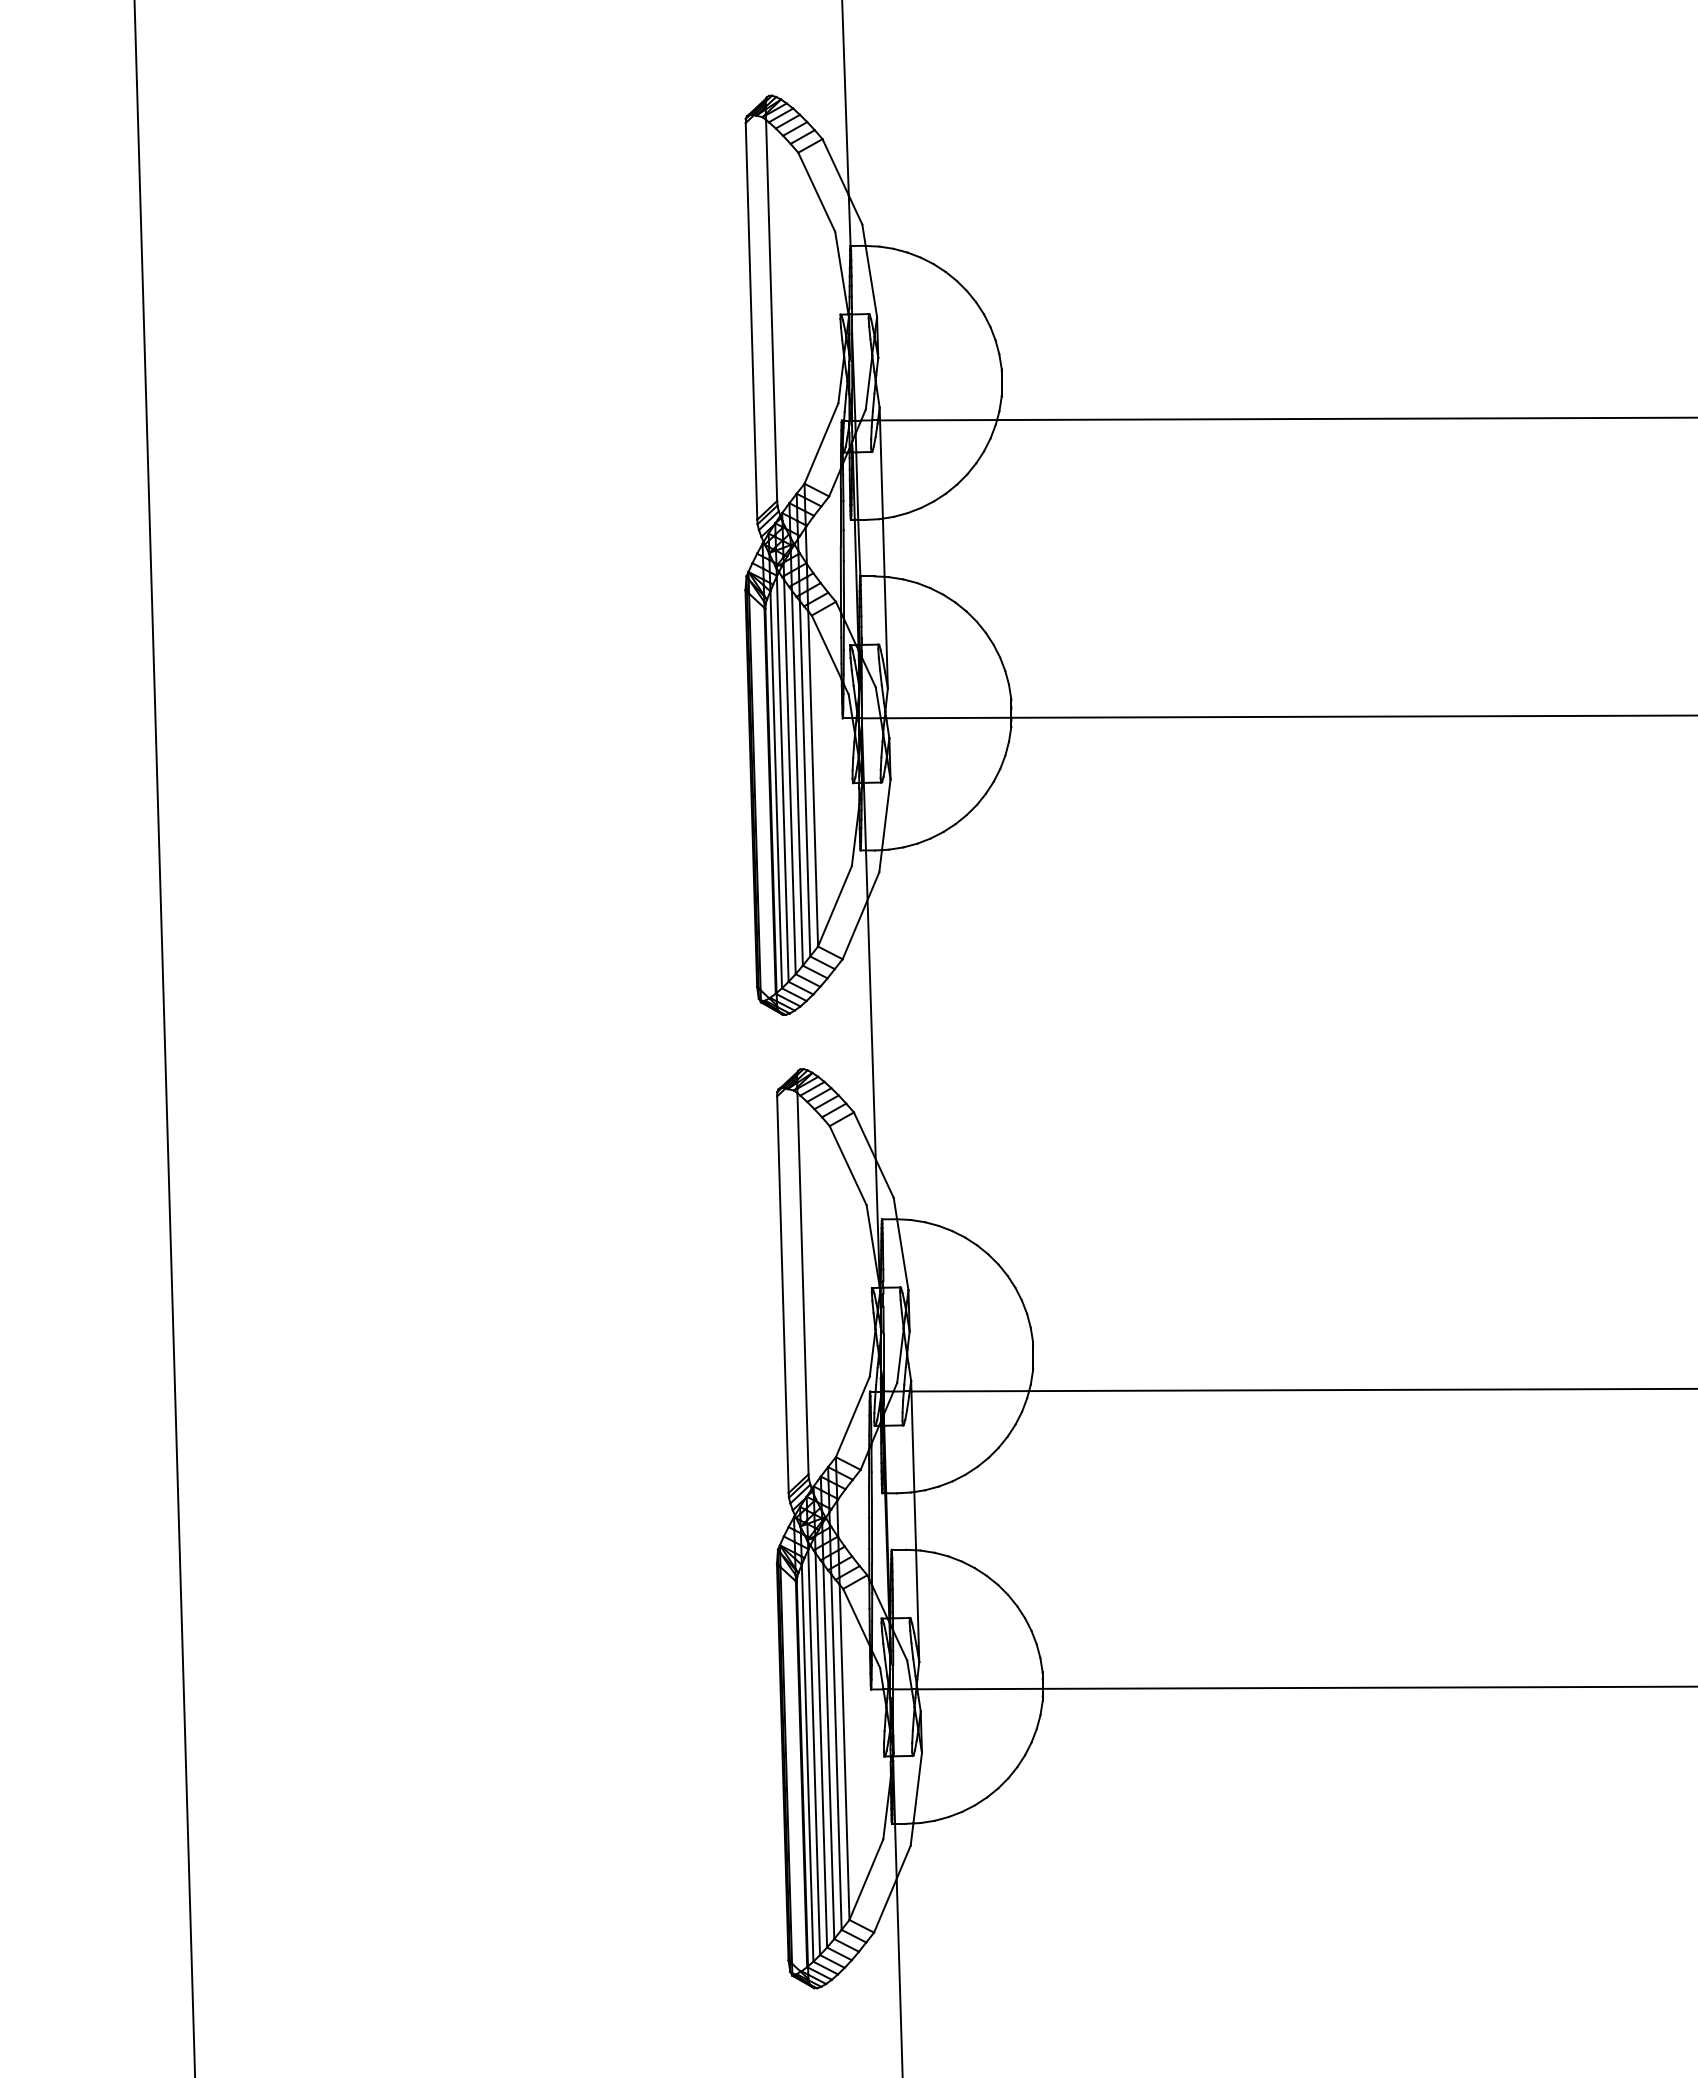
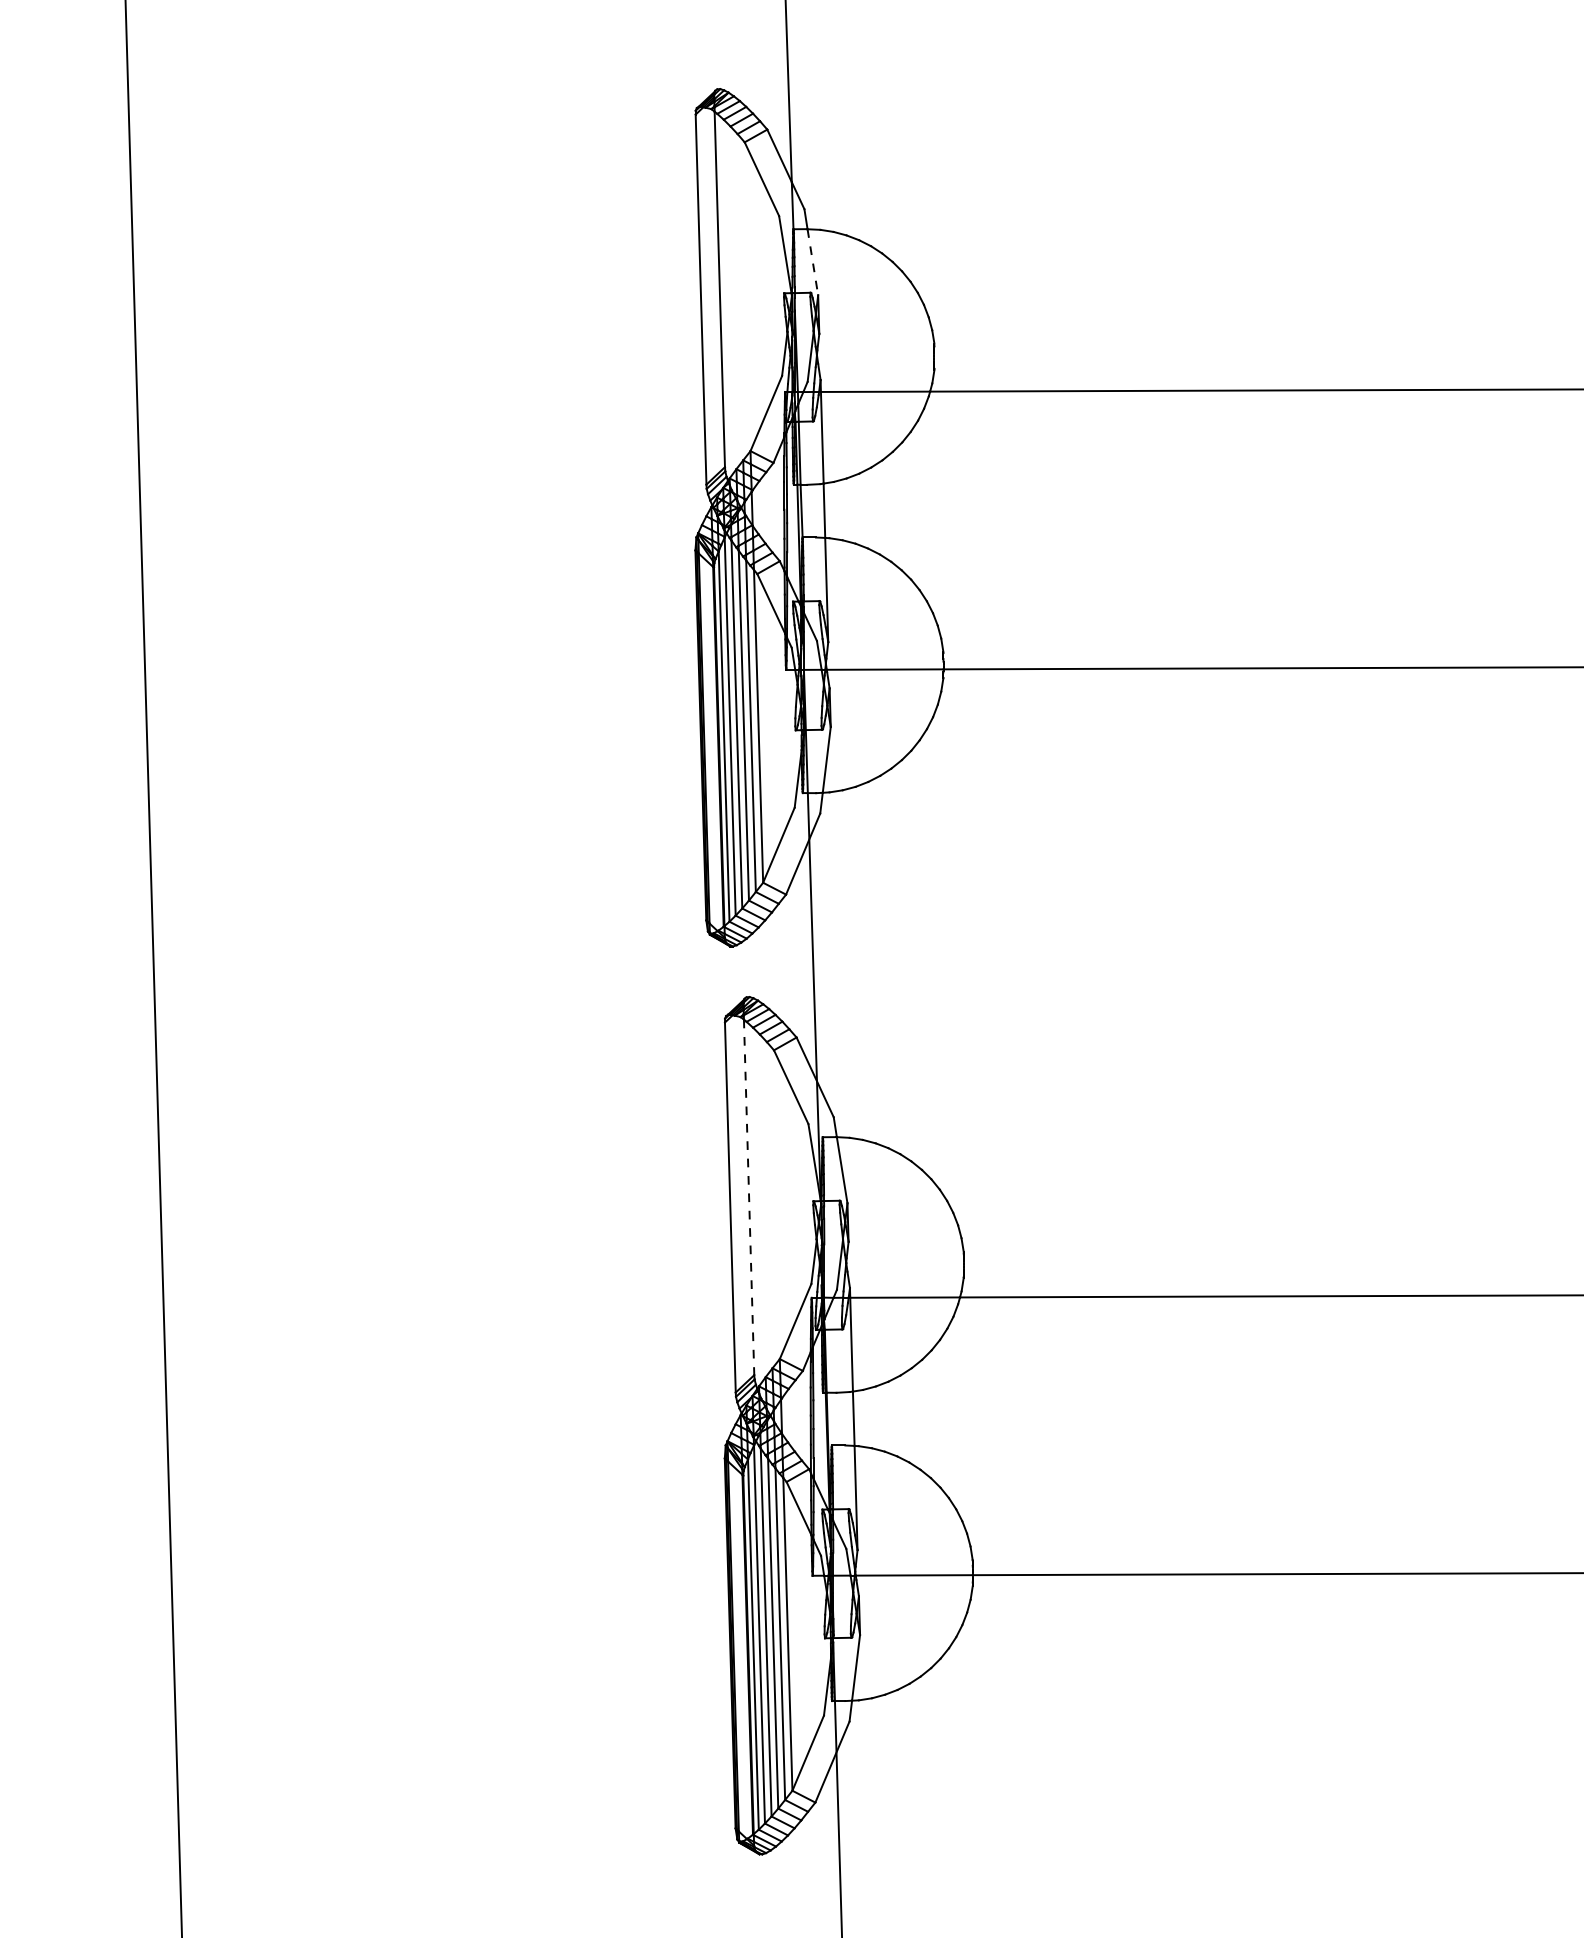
line: (871, 281) -> (812, 262), solid -> dashed
line: (803, 1283) -> (749, 1197), solid -> dashed

